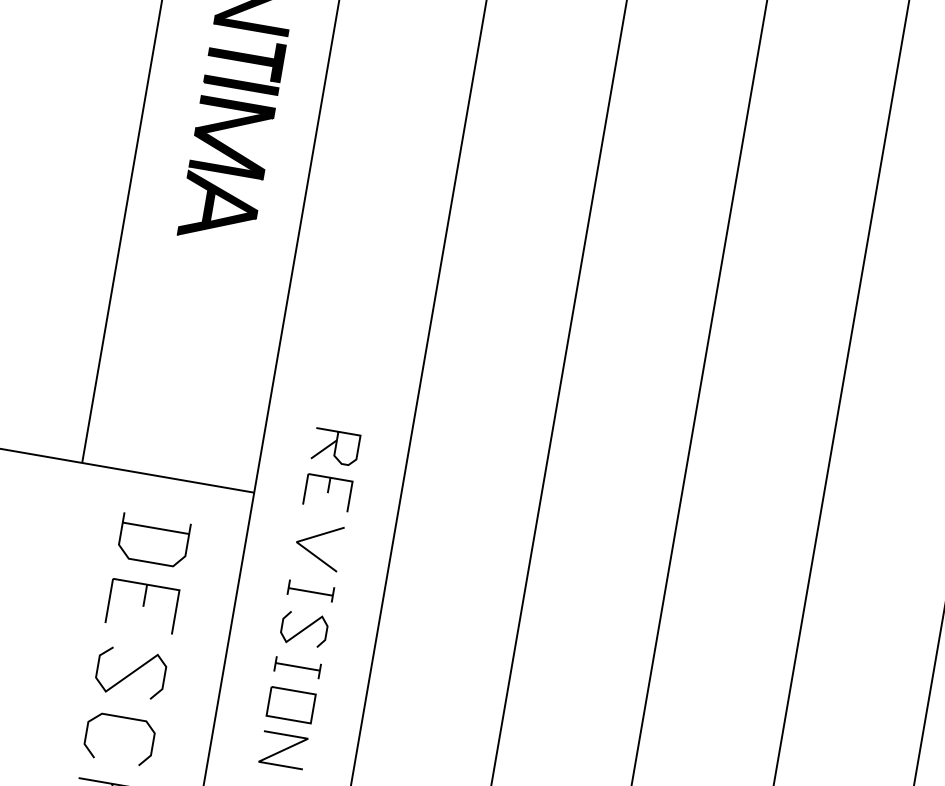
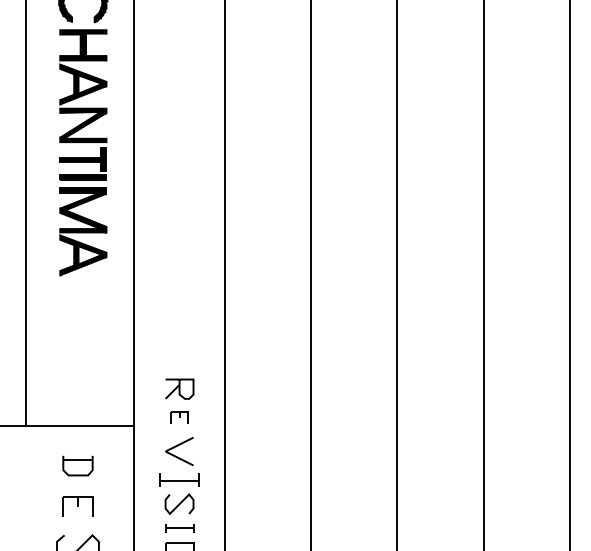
part: (327, 491) -> (179, 417), size x0.6
part: (153, 540) -> (77, 465), size x0.7
part: (310, 590) -> (179, 479), size x1.4
part: (141, 605) -> (77, 506), size x0.7

